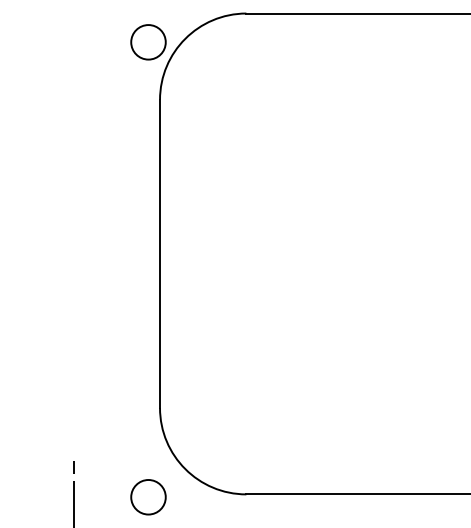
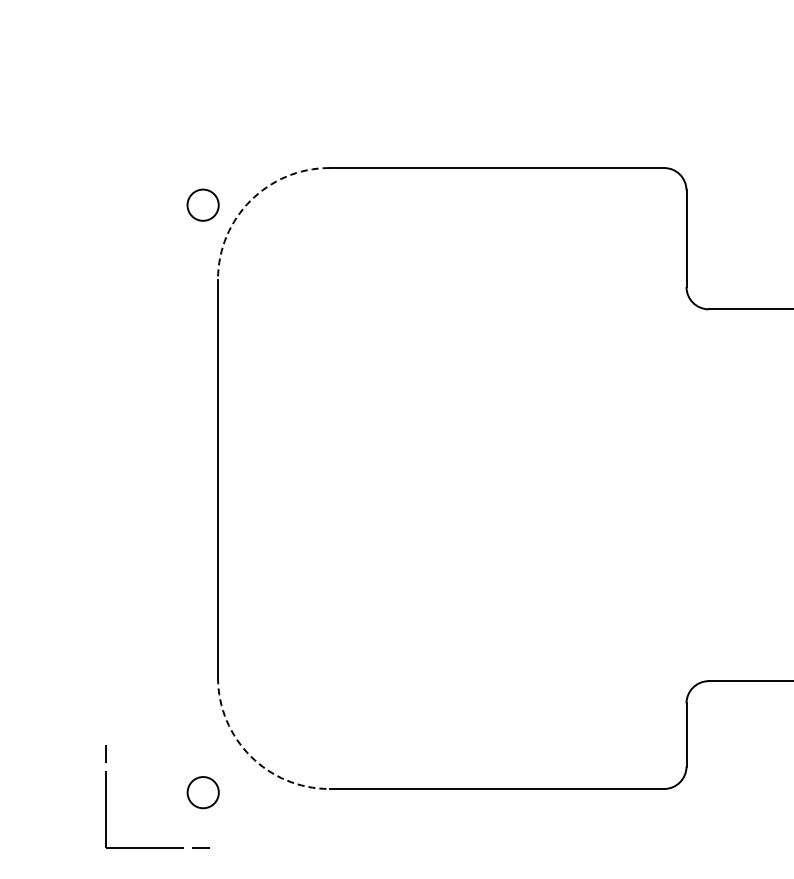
arc: (185, 38) -> (250, 200), solid -> dashed
circle: (148, 41) -> (202, 204), size x0.7
arc: (185, 469) -> (250, 756), solid -> dashed
circle: (148, 497) -> (203, 792), size x0.7

